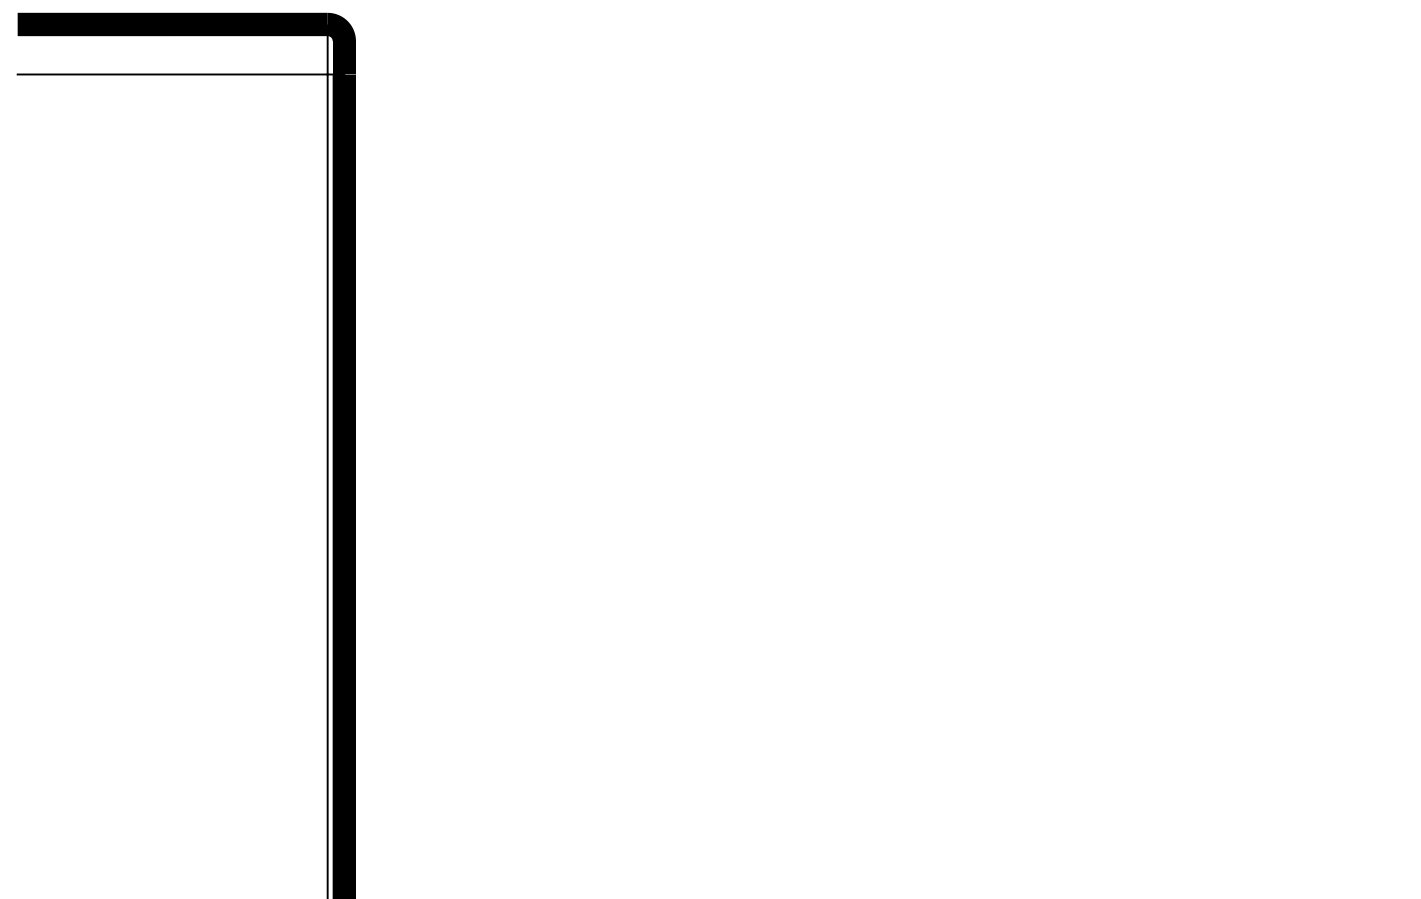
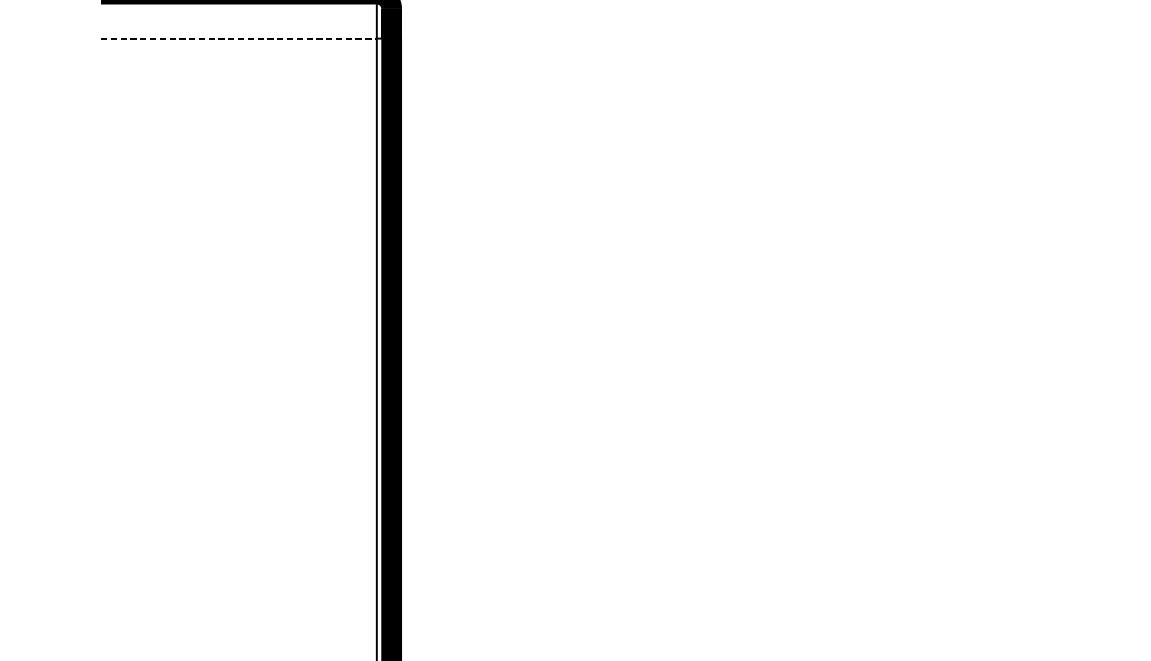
line: (172, 74) -> (238, 38), solid -> dashed

